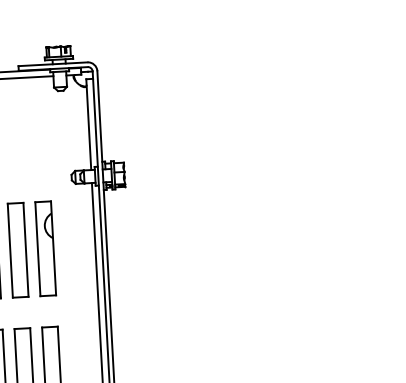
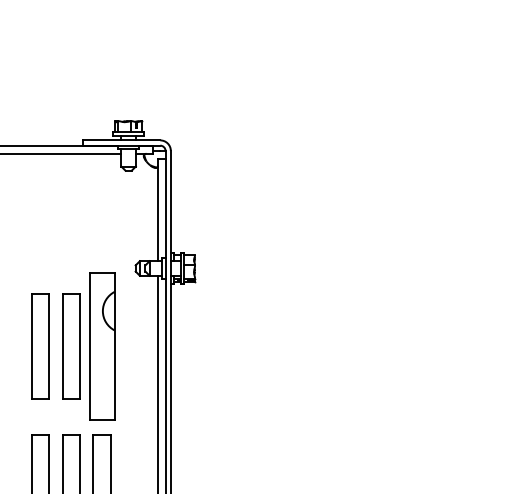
part: (45, 248) -> (101, 346), size x1.4

